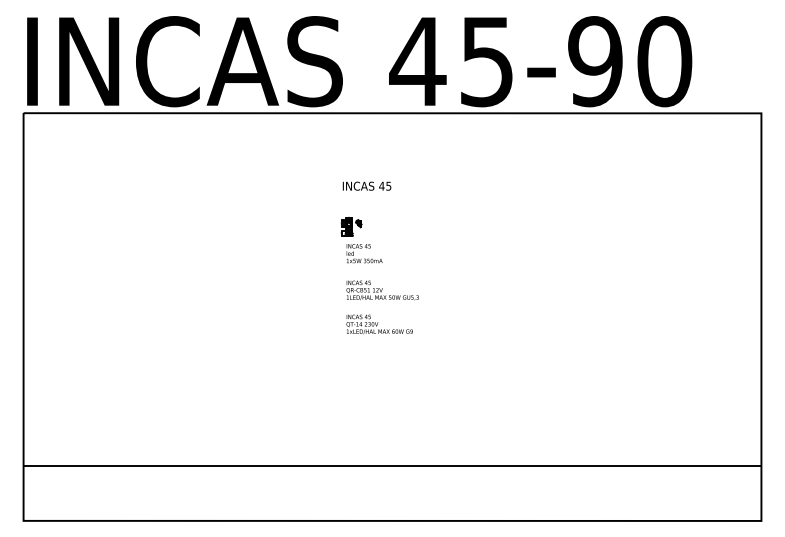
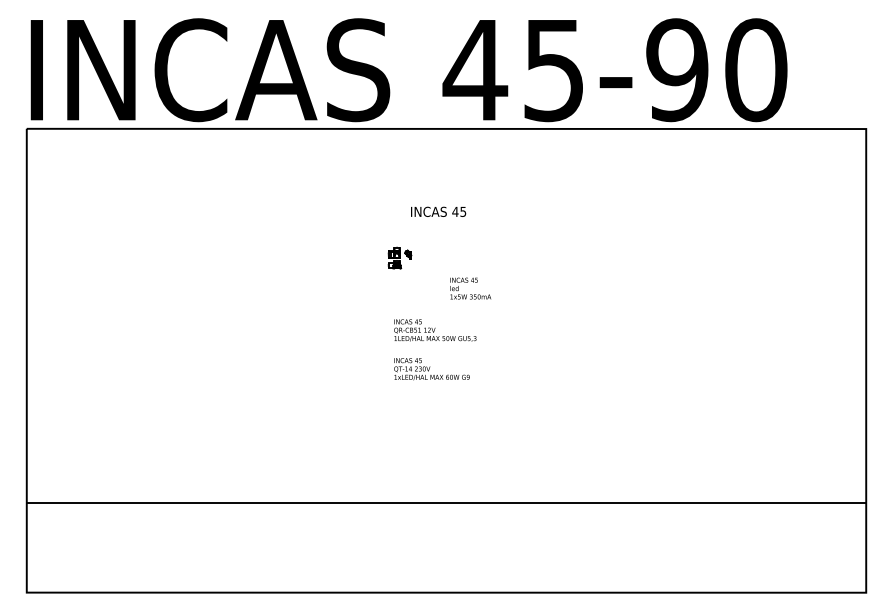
text: (367, 185) -> (438, 211), moved
text: (364, 253) -> (470, 288), moved
line: (392, 465) -> (446, 502), moved

